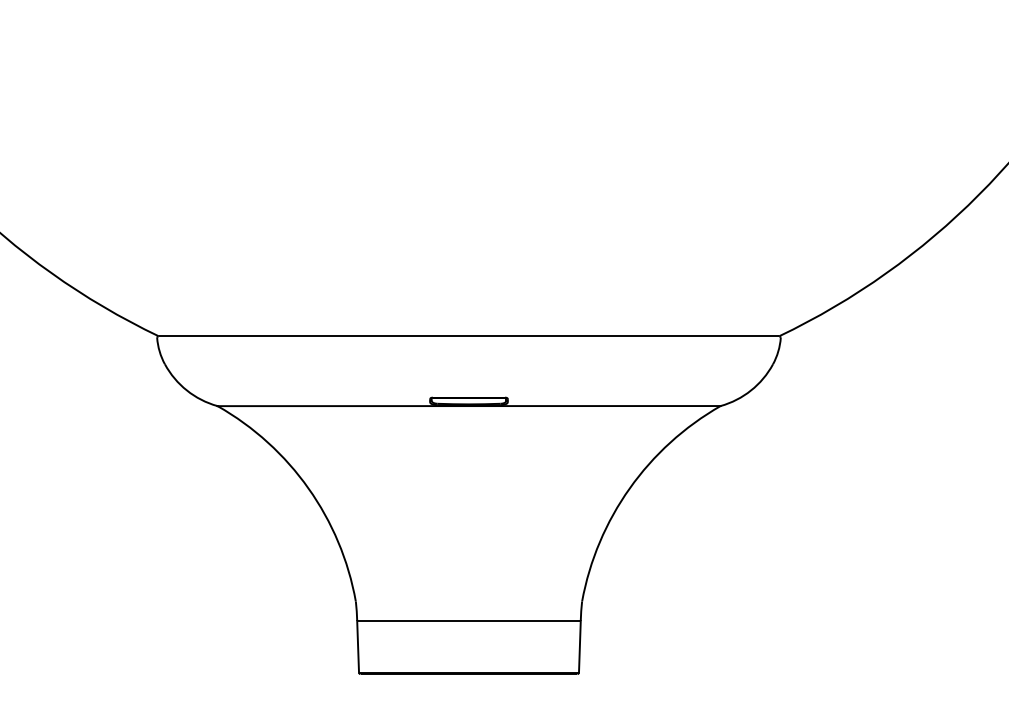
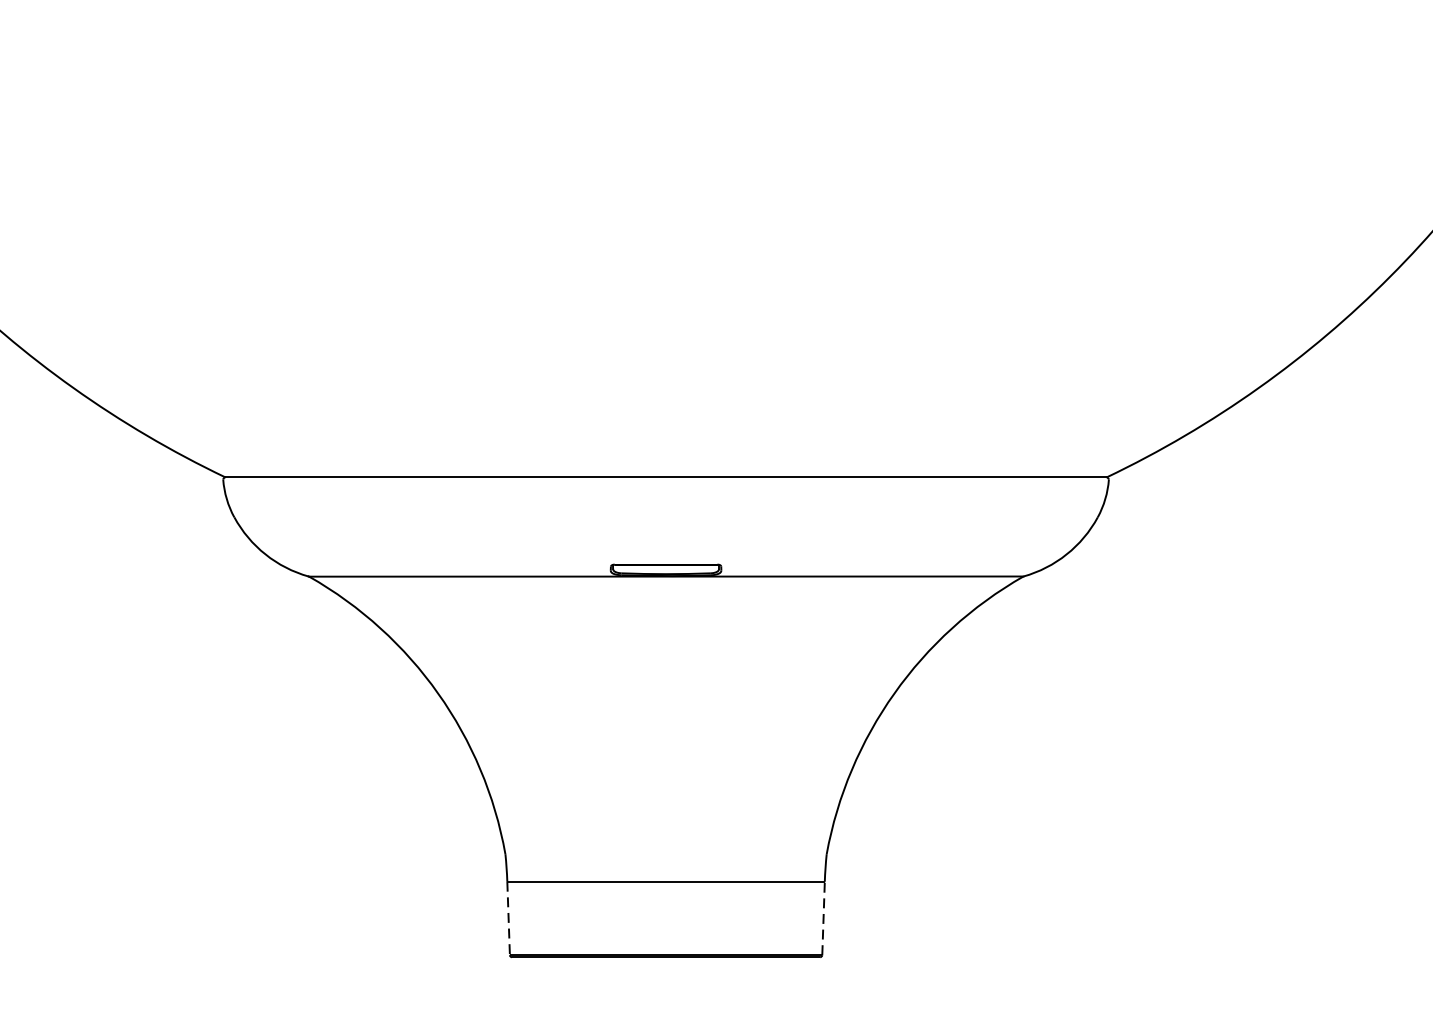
line: (358, 646) -> (509, 917), solid -> dashed
line: (579, 646) -> (823, 917), solid -> dashed

